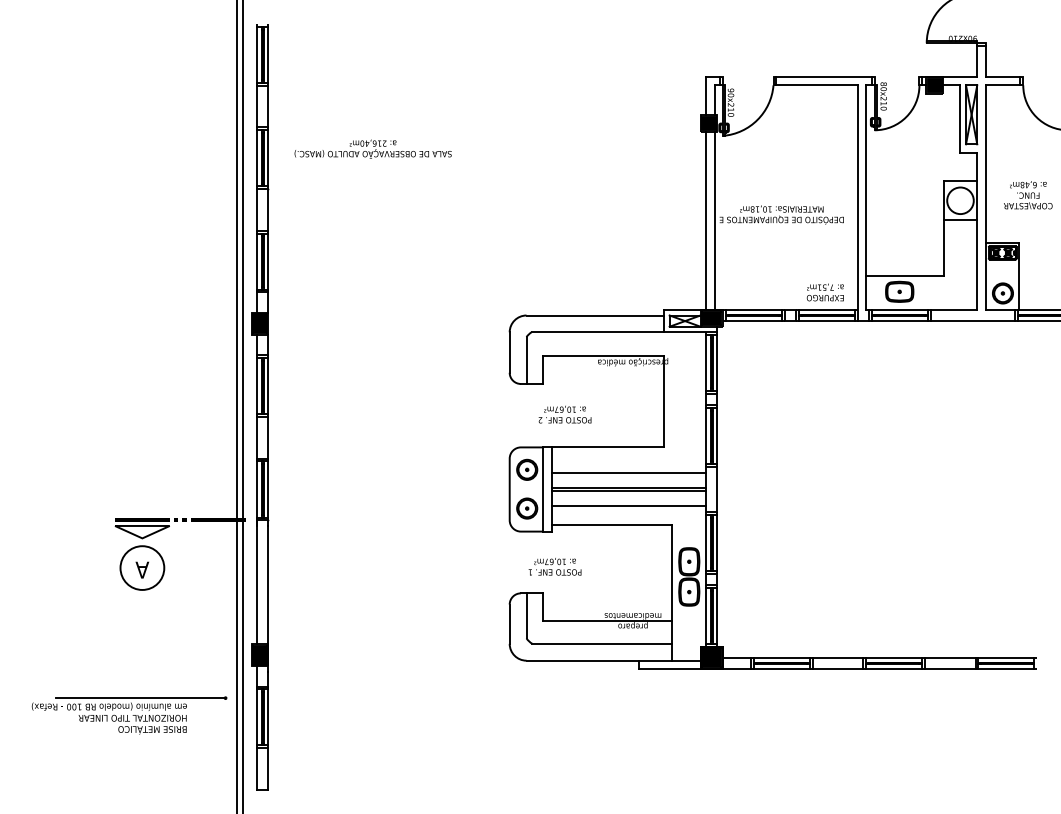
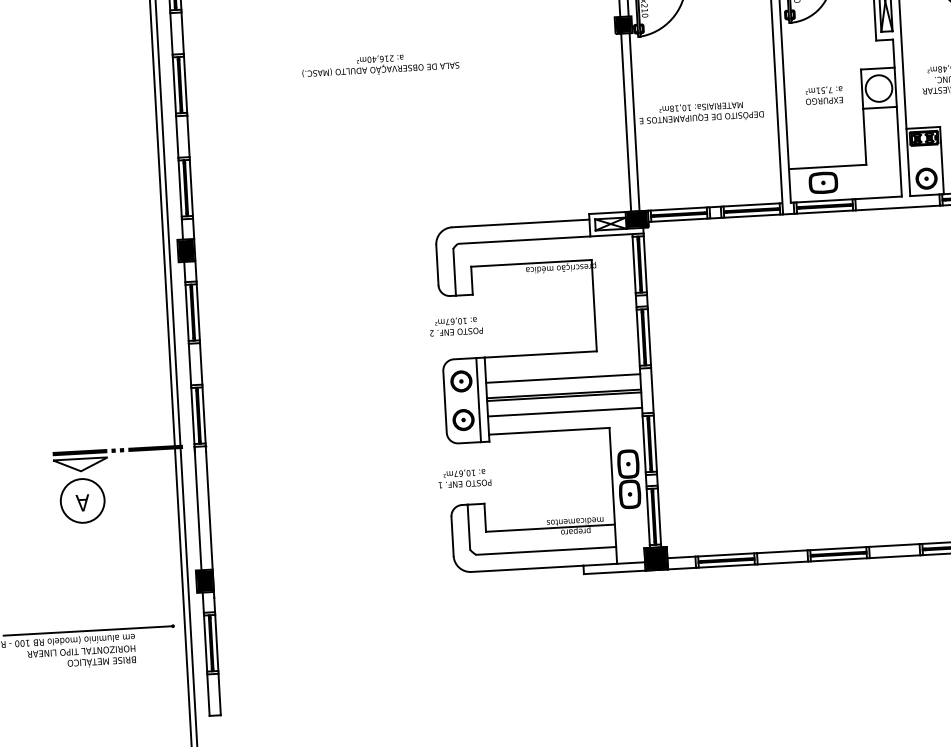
text: (372, 148) -> (379, 64), moved
text: (824, 292) -> (823, 95), moved
text: (564, 414) -> (455, 326), moved
text: (554, 566) -> (464, 478), moved

